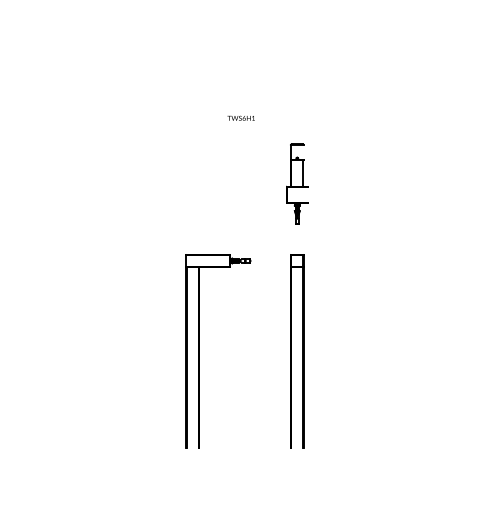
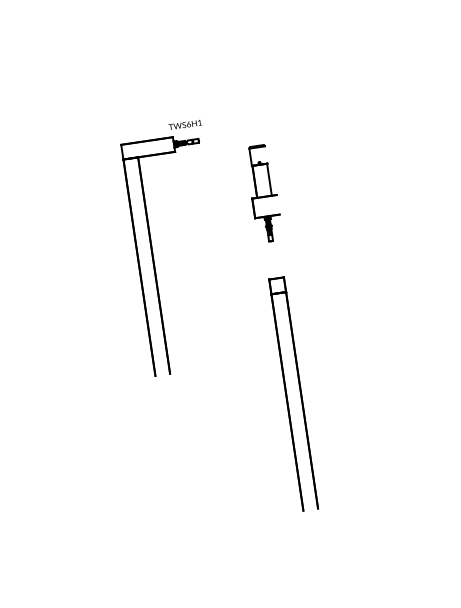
part: (199, 351) -> (153, 258), moved

